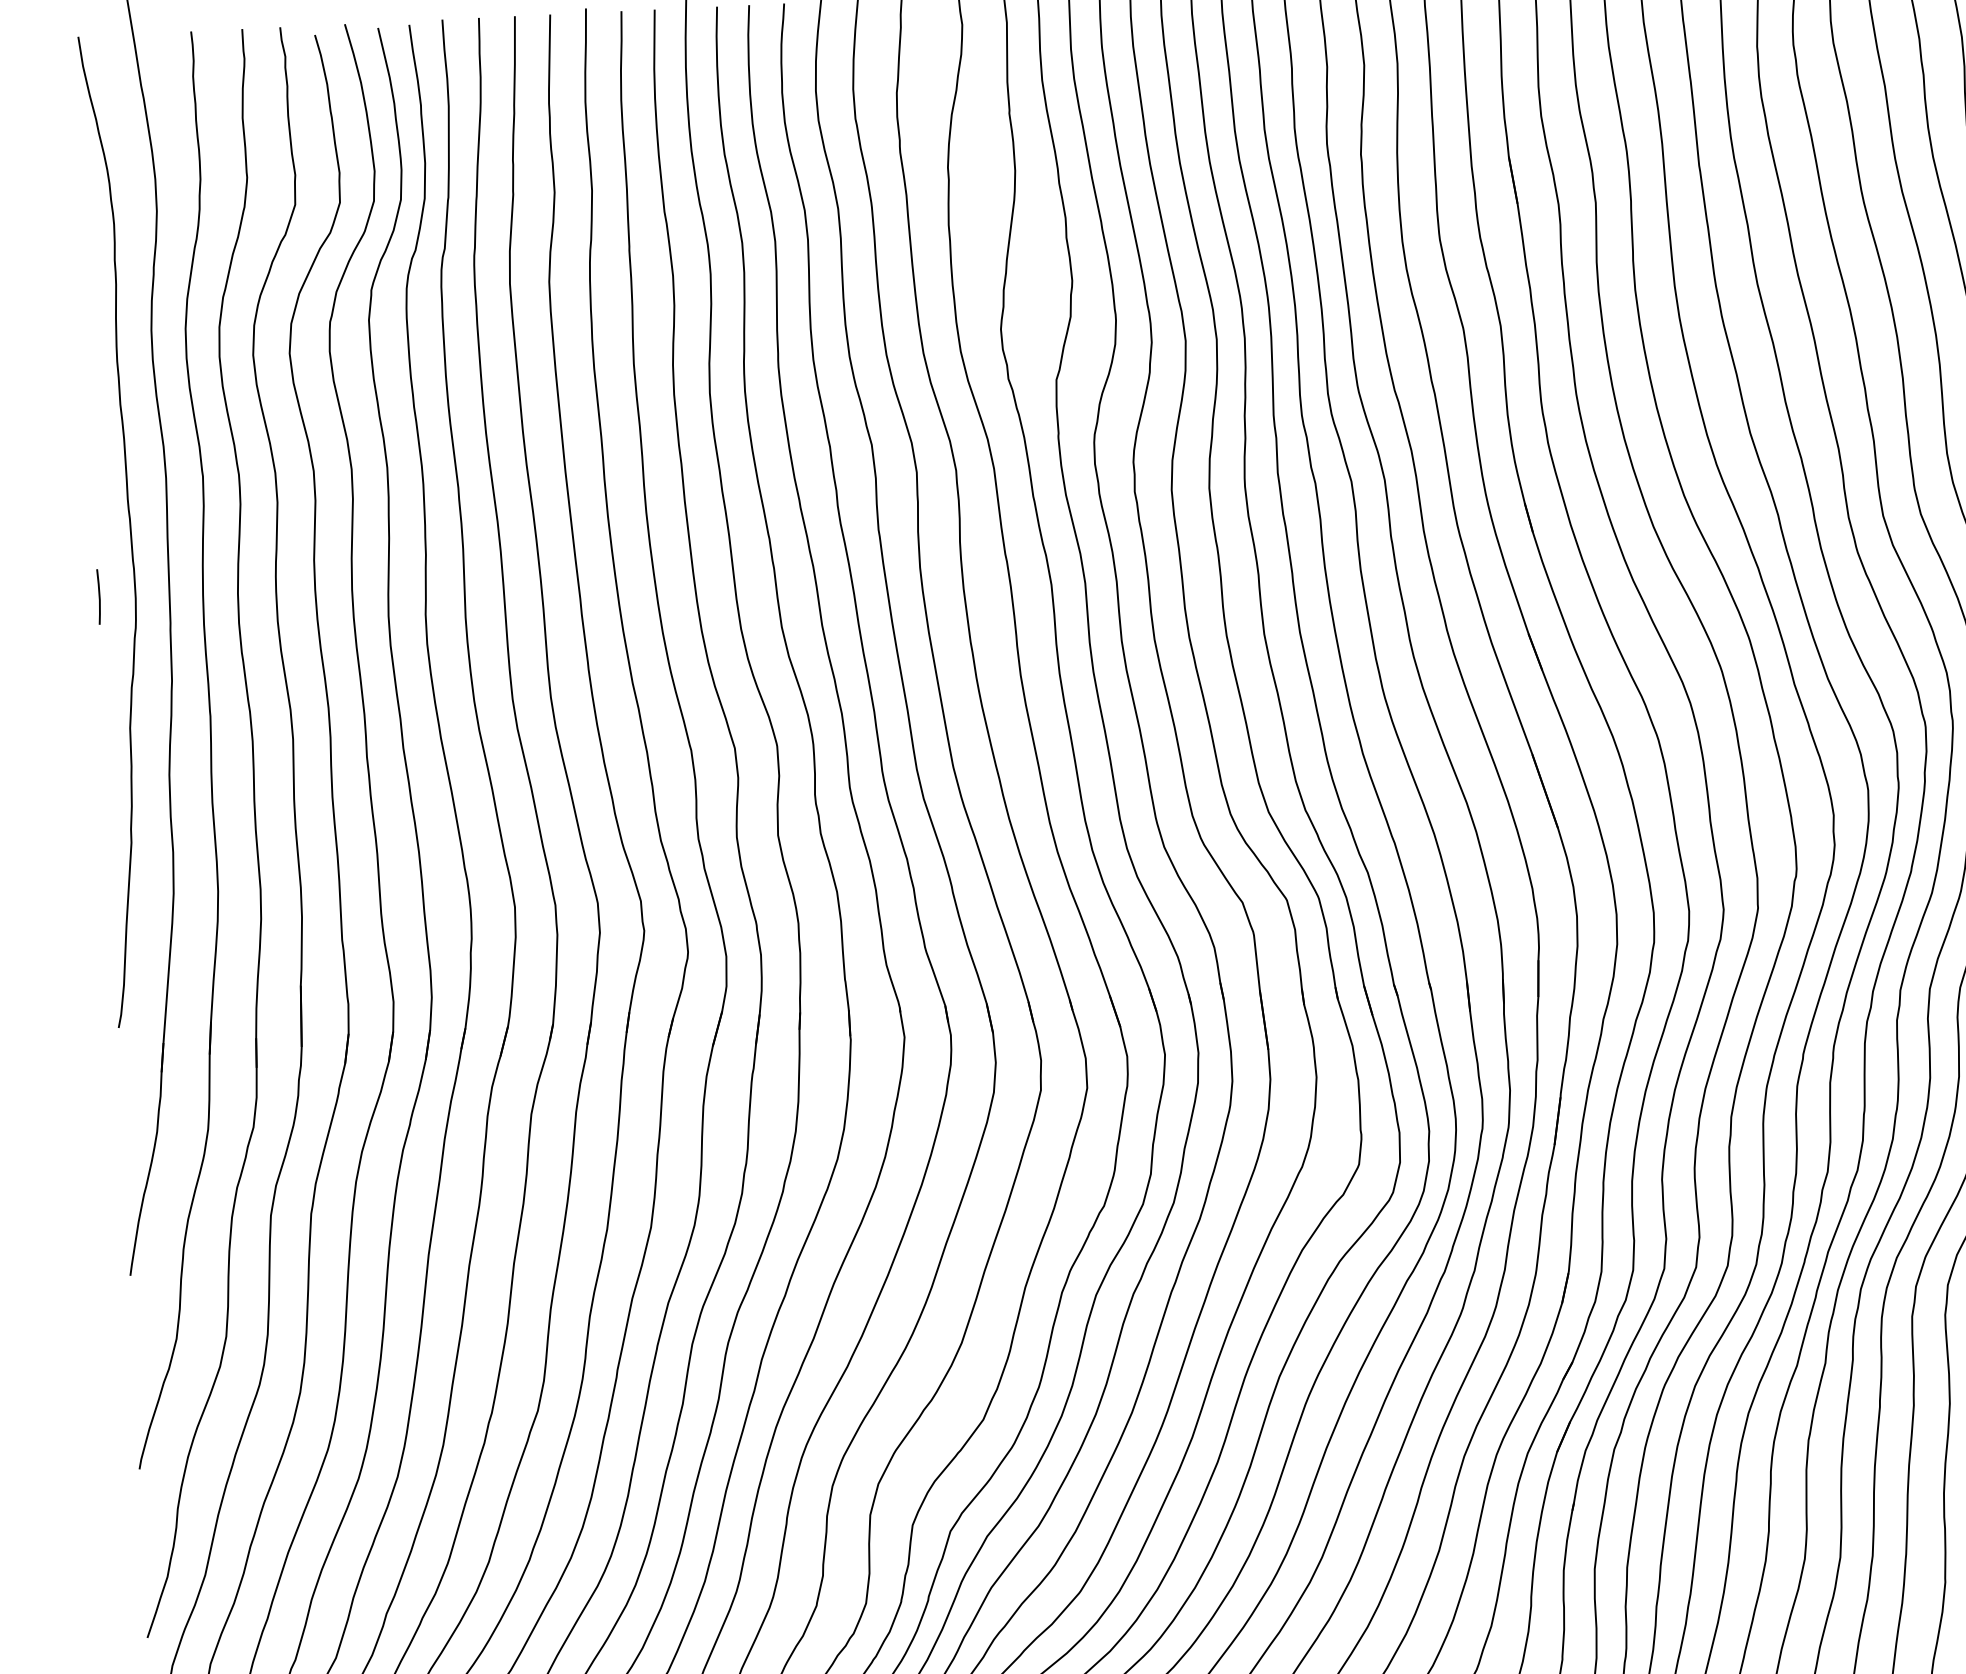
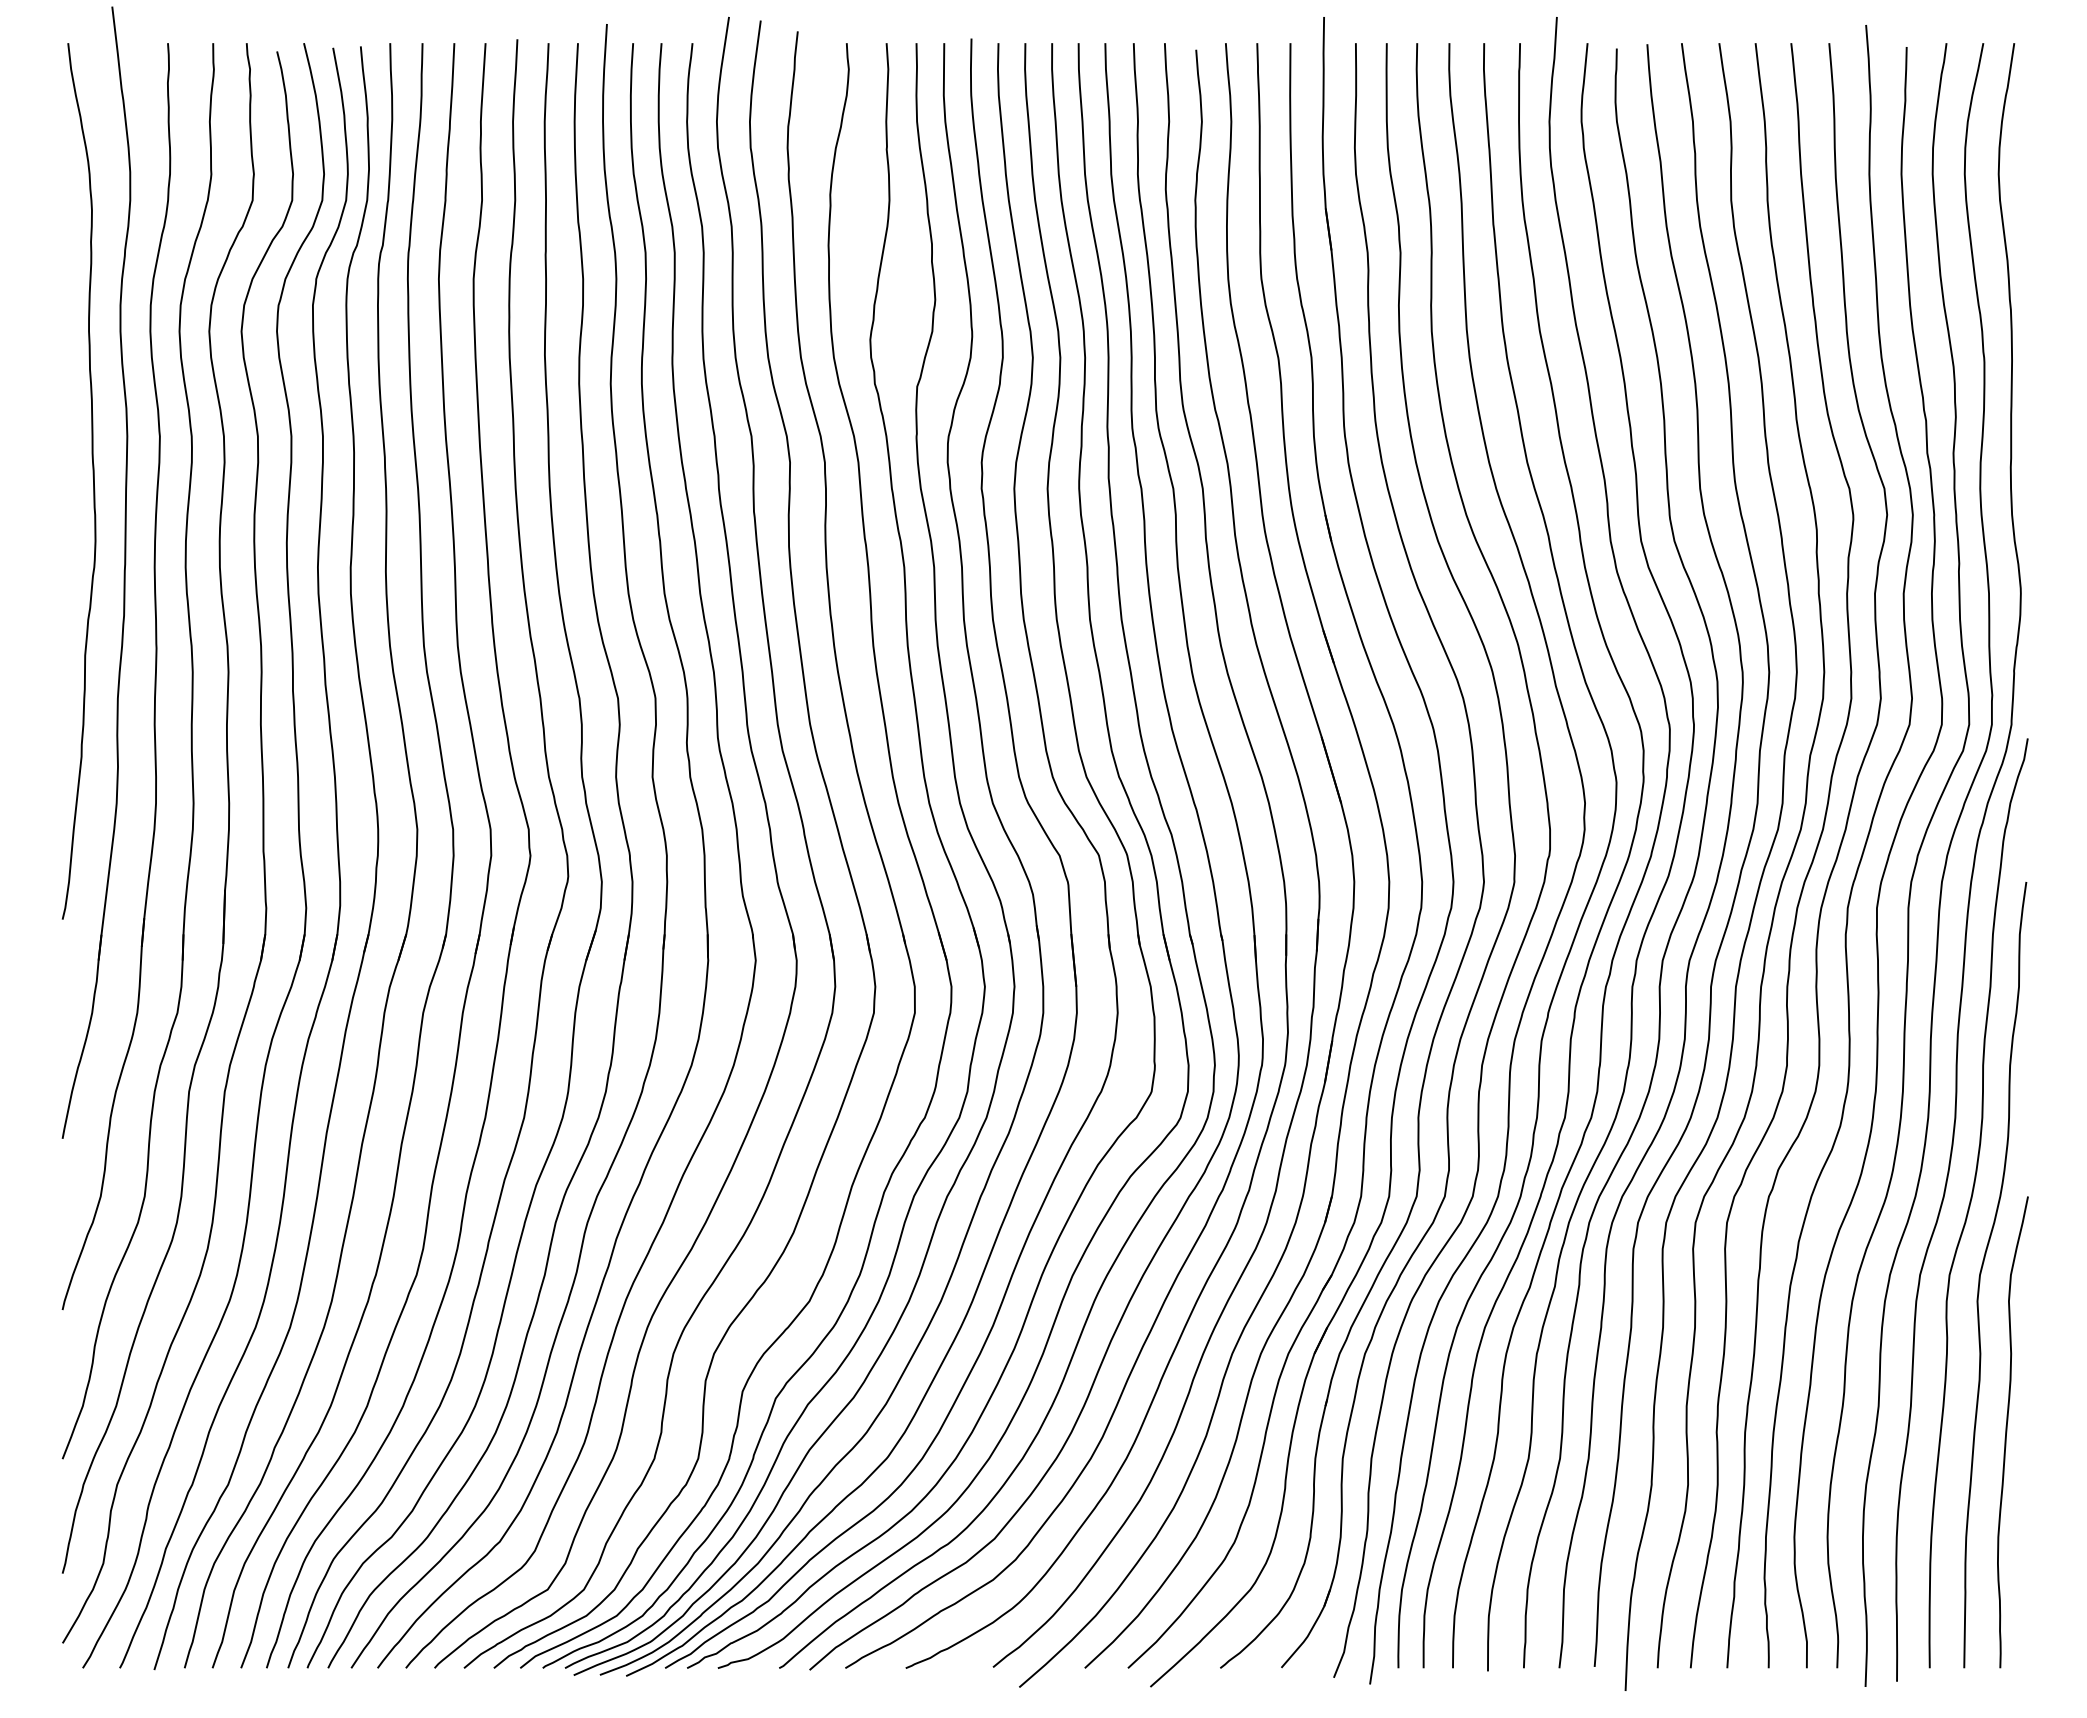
line: (98, 595) -> (62, 537), removed

